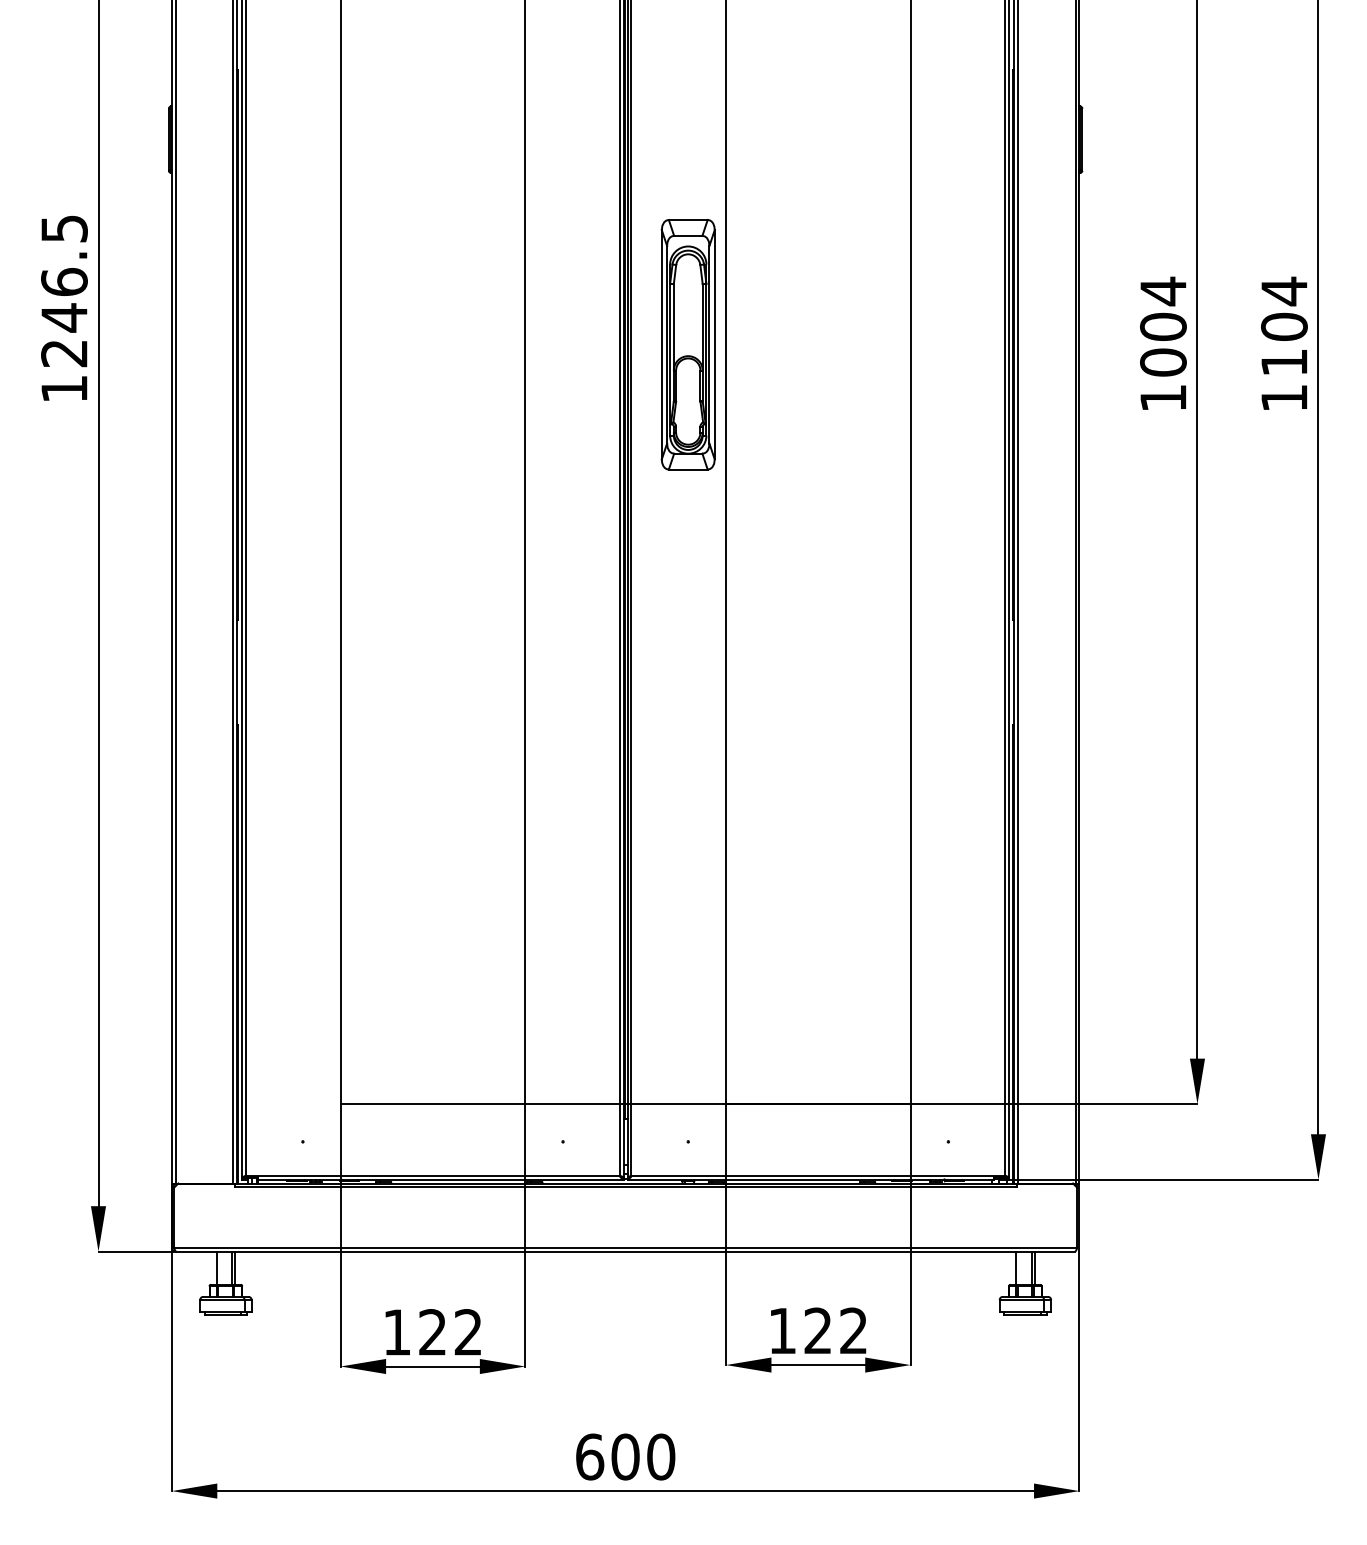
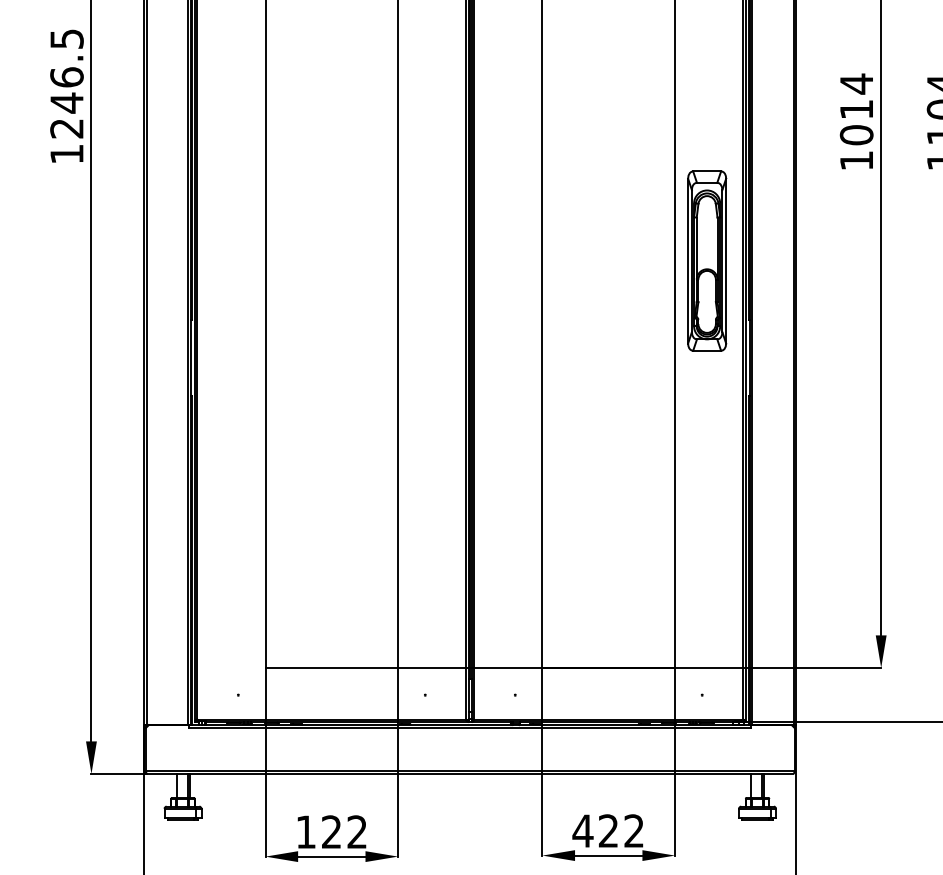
text: (1163, 326) -> (856, 109), 1004 -> 1014
part: (687, 344) -> (706, 260), moved
text: (782, 1330) -> (582, 830), 122 -> 422

